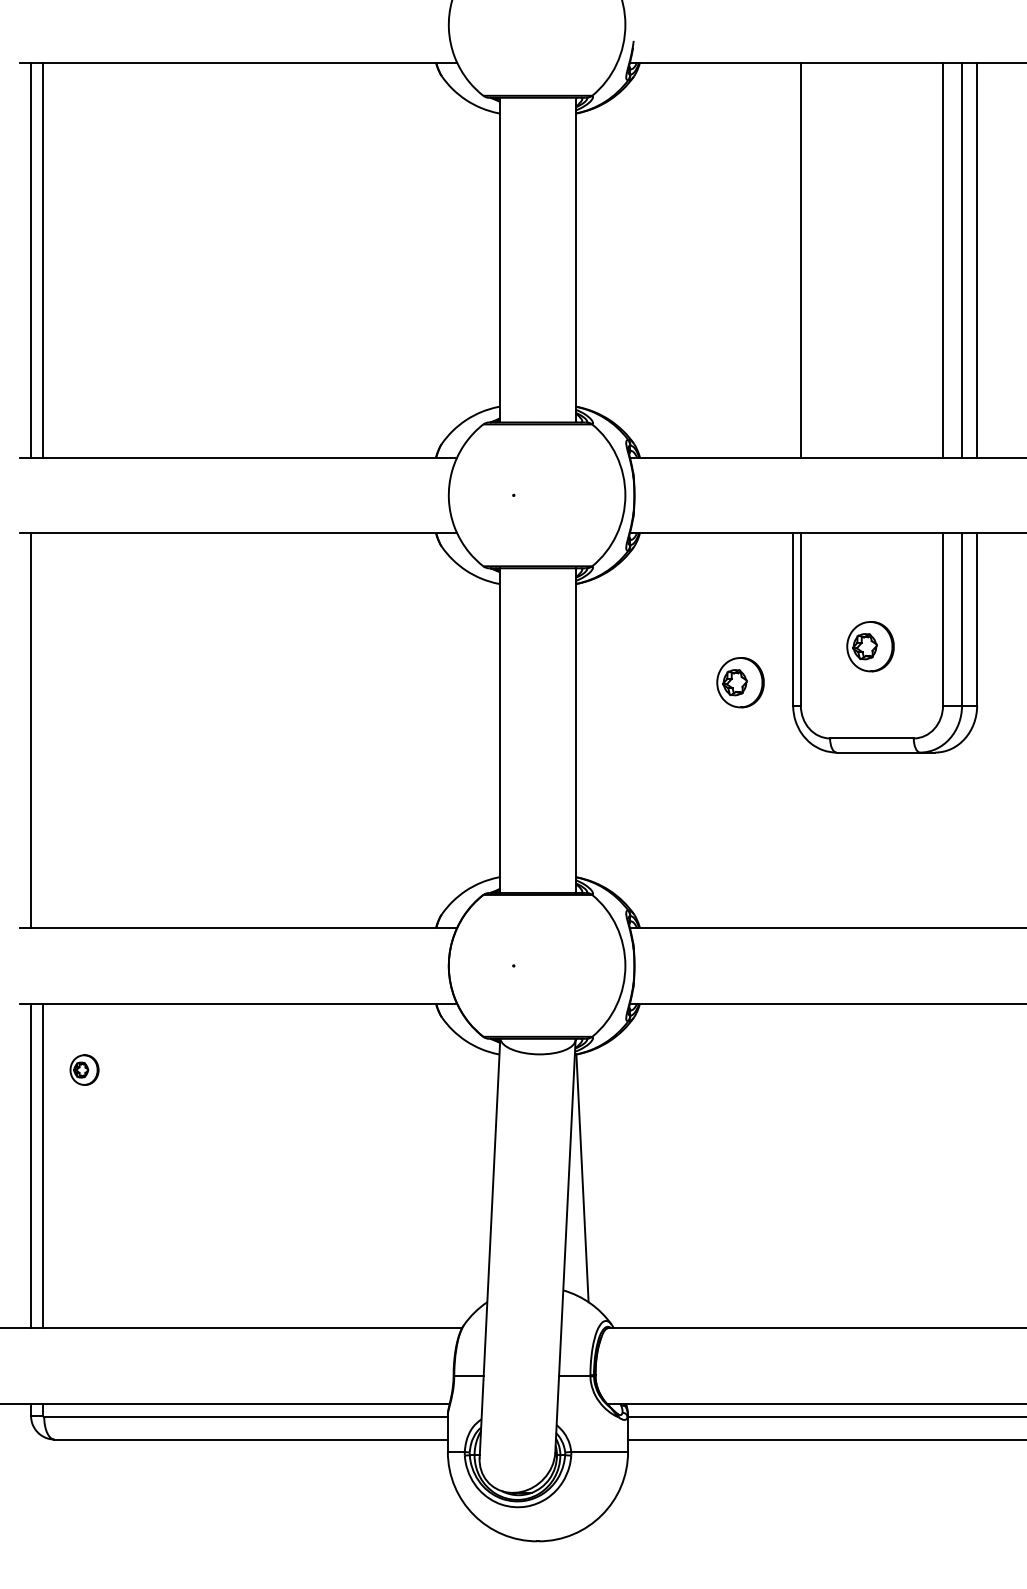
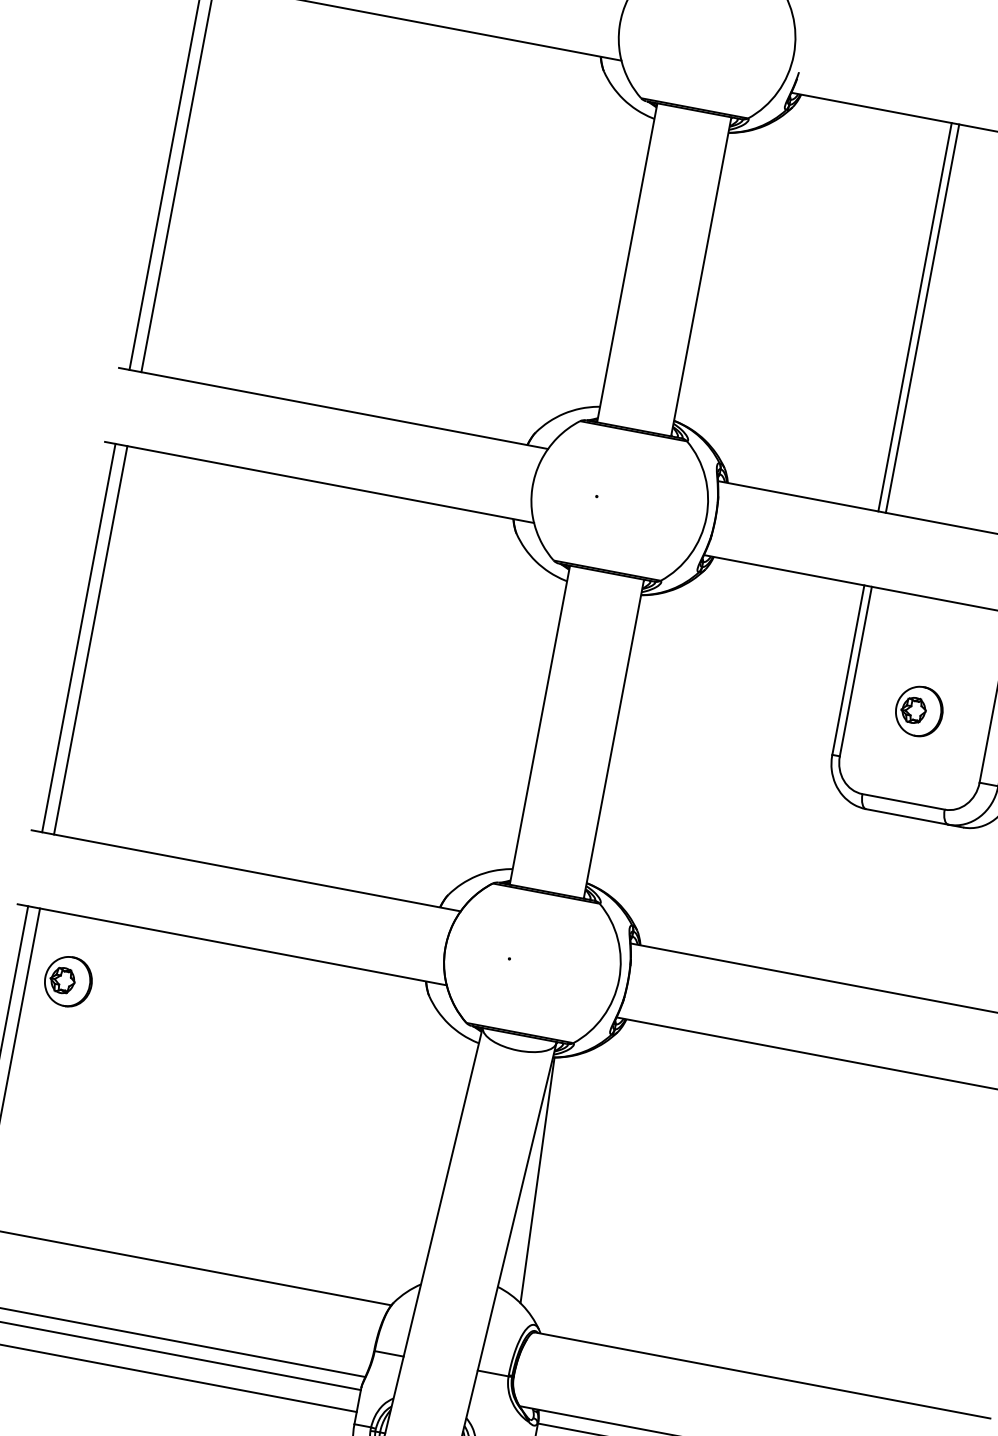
line: (793, 259) -> (915, 316), added
part: (740, 682) -> (784, 722), removed
line: (43, 730) -> (91, 640), added
part: (84, 1069) -> (68, 980), size x1.67

